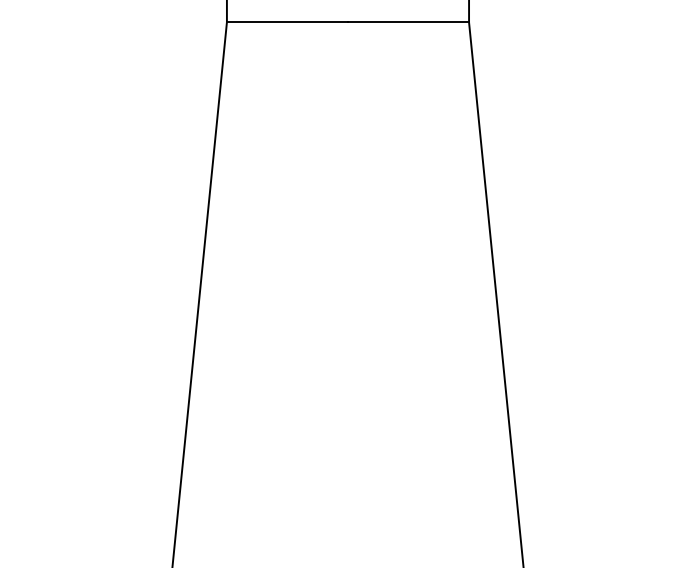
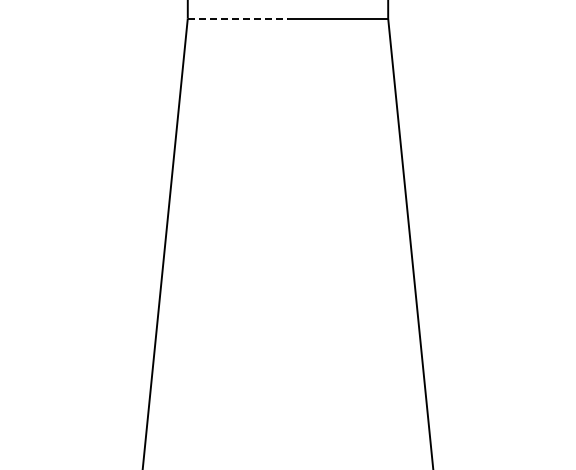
line: (288, 22) -> (238, 18), solid -> dashed

